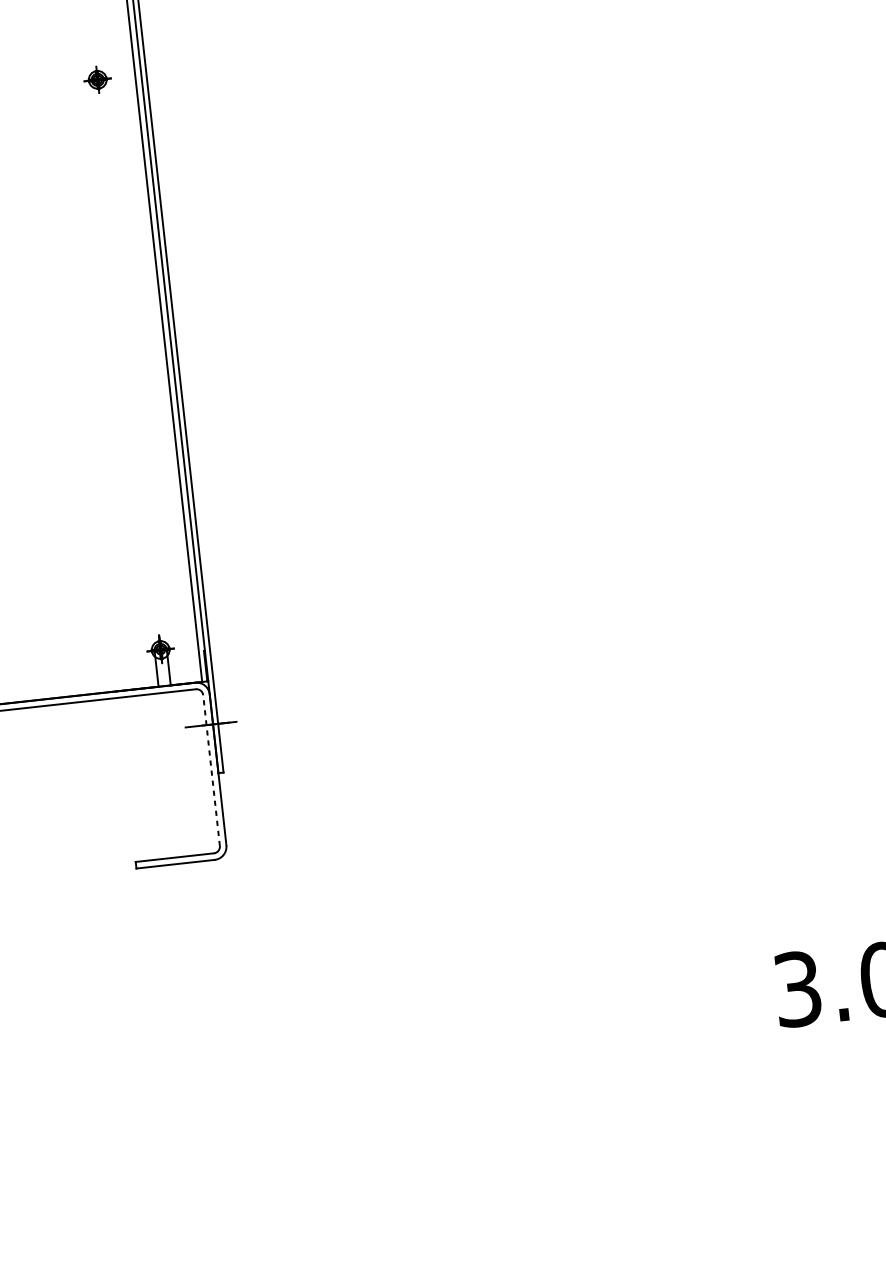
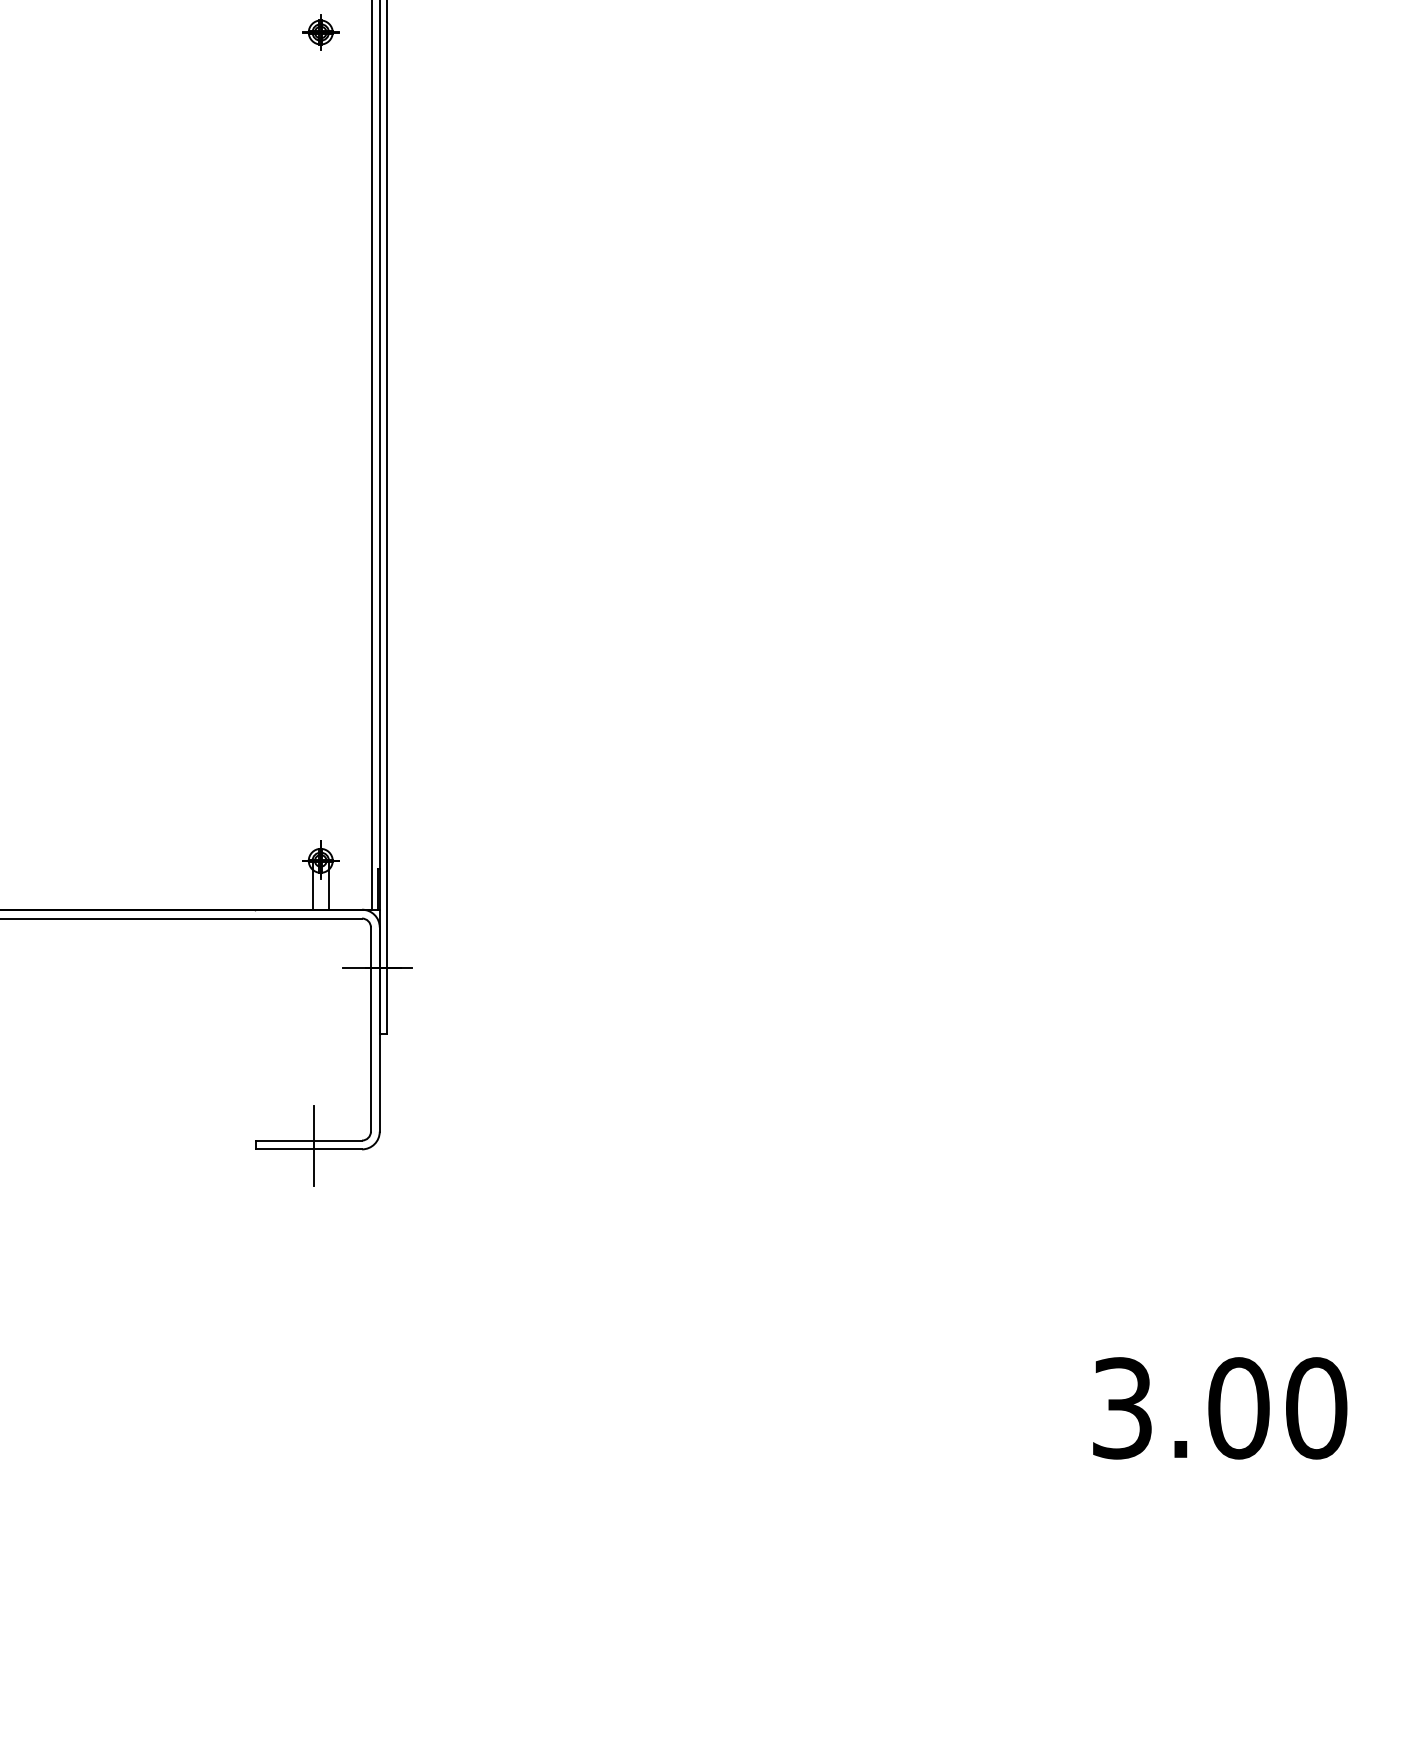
part: (97, 79) -> (320, 32), moved
line: (211, 770) -> (370, 1029), dashed -> solid
line: (178, 860) -> (313, 1145), added

